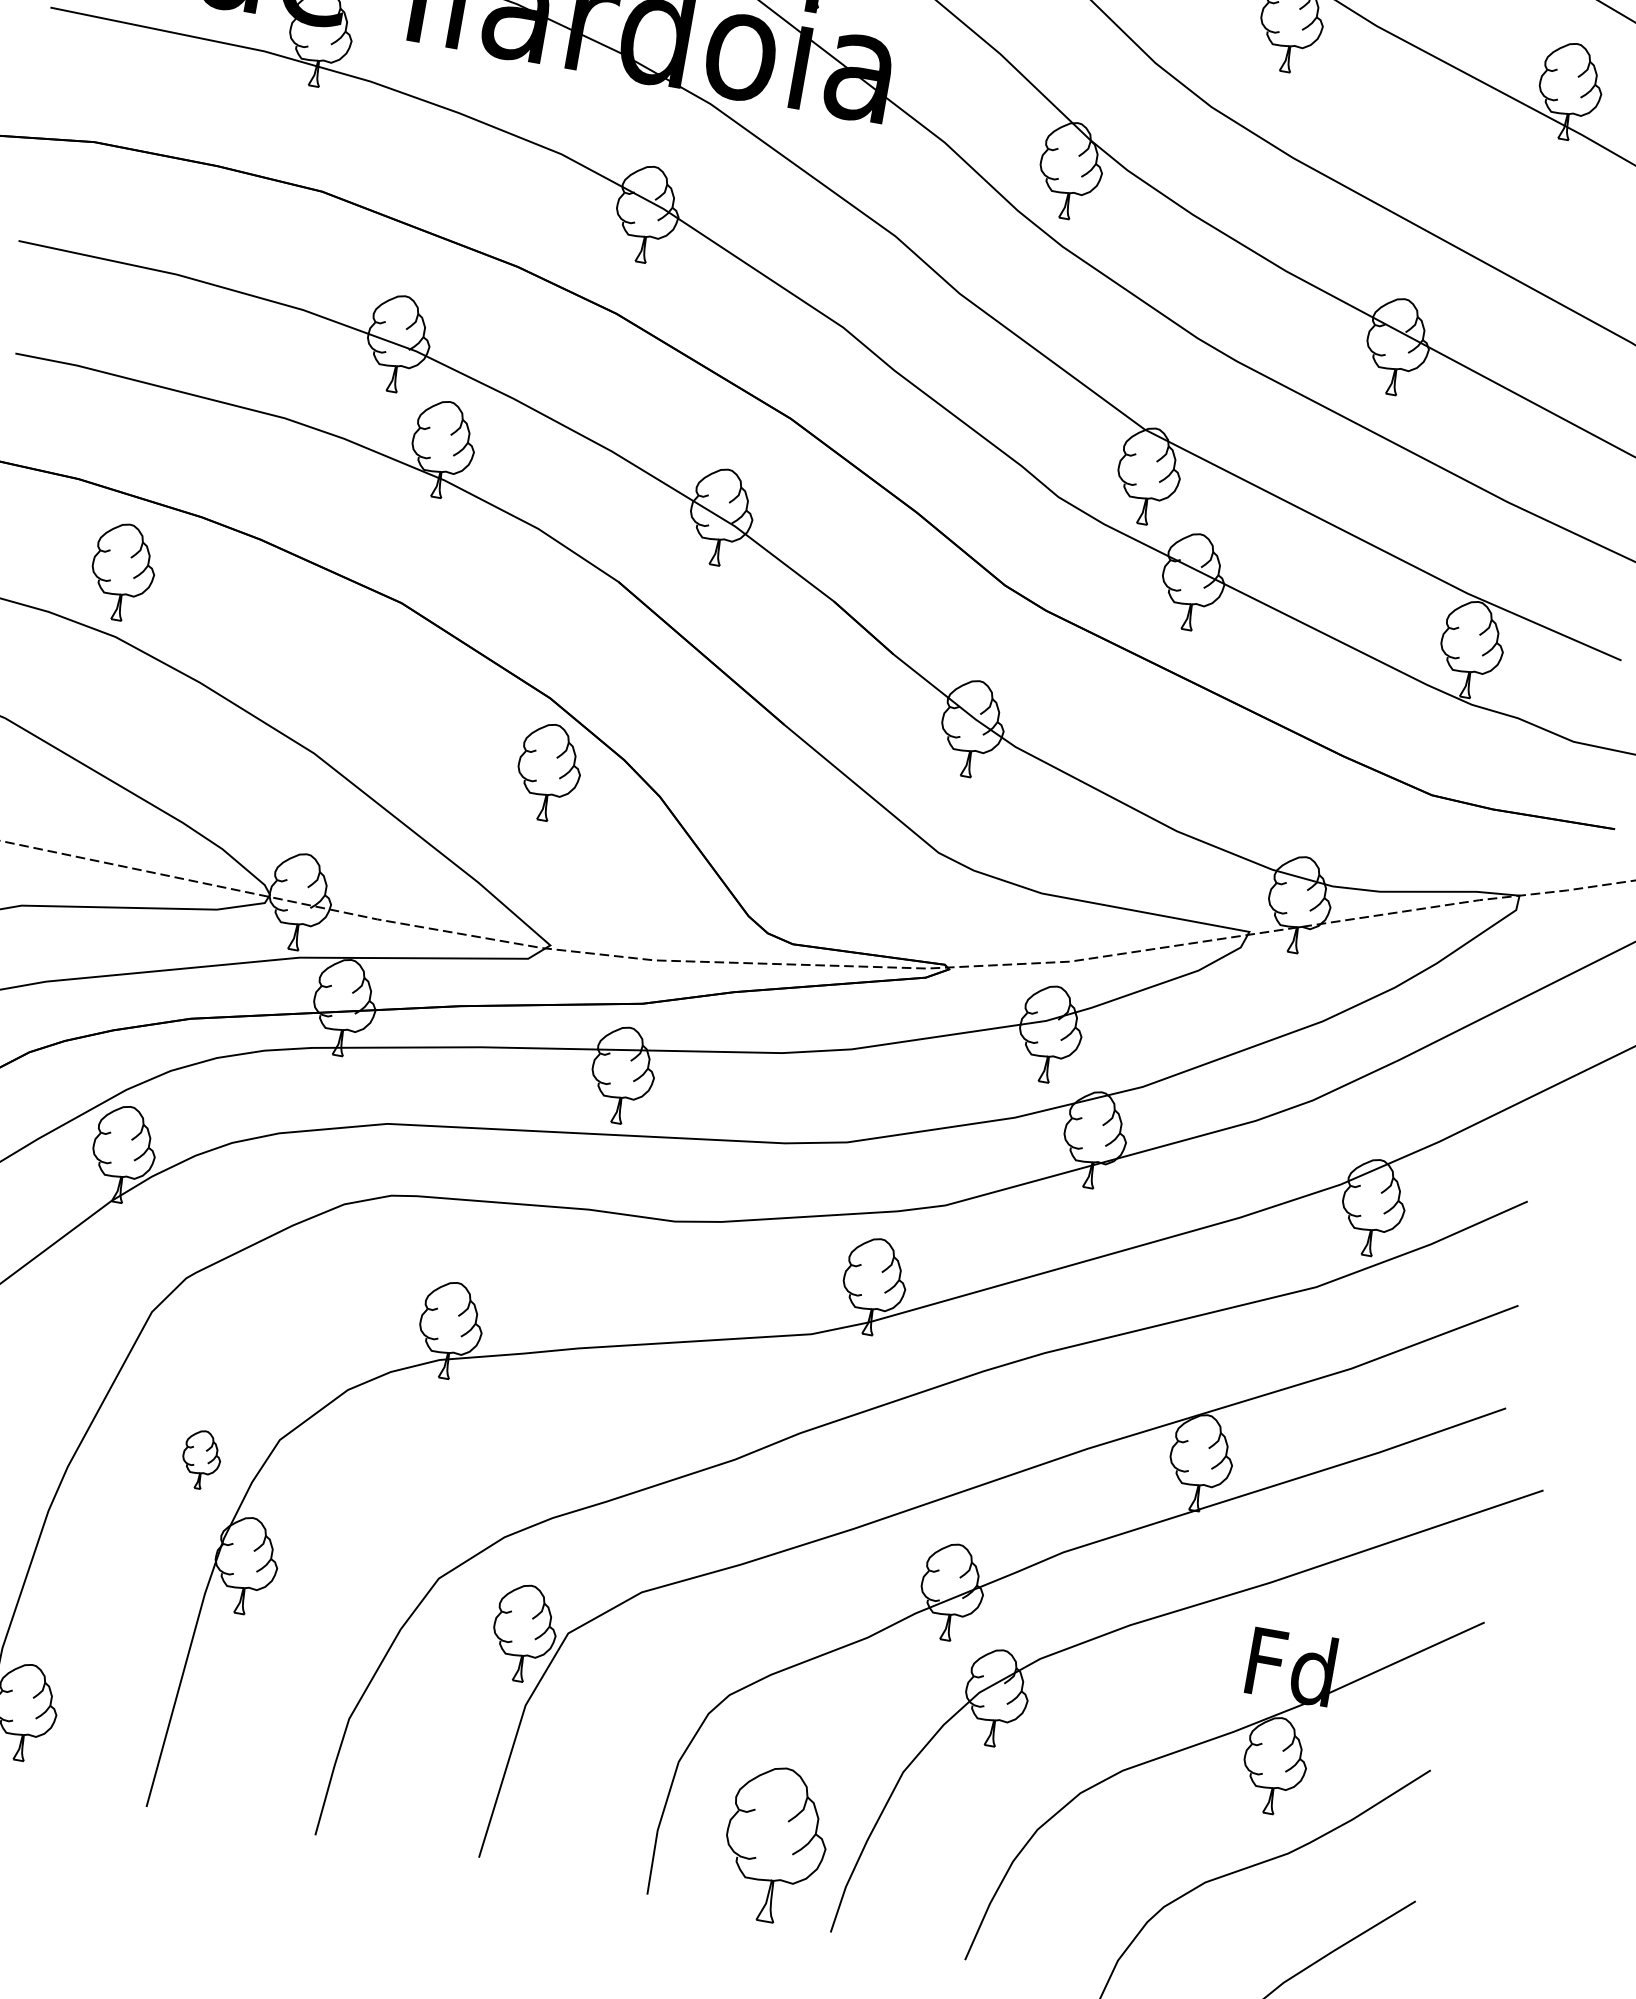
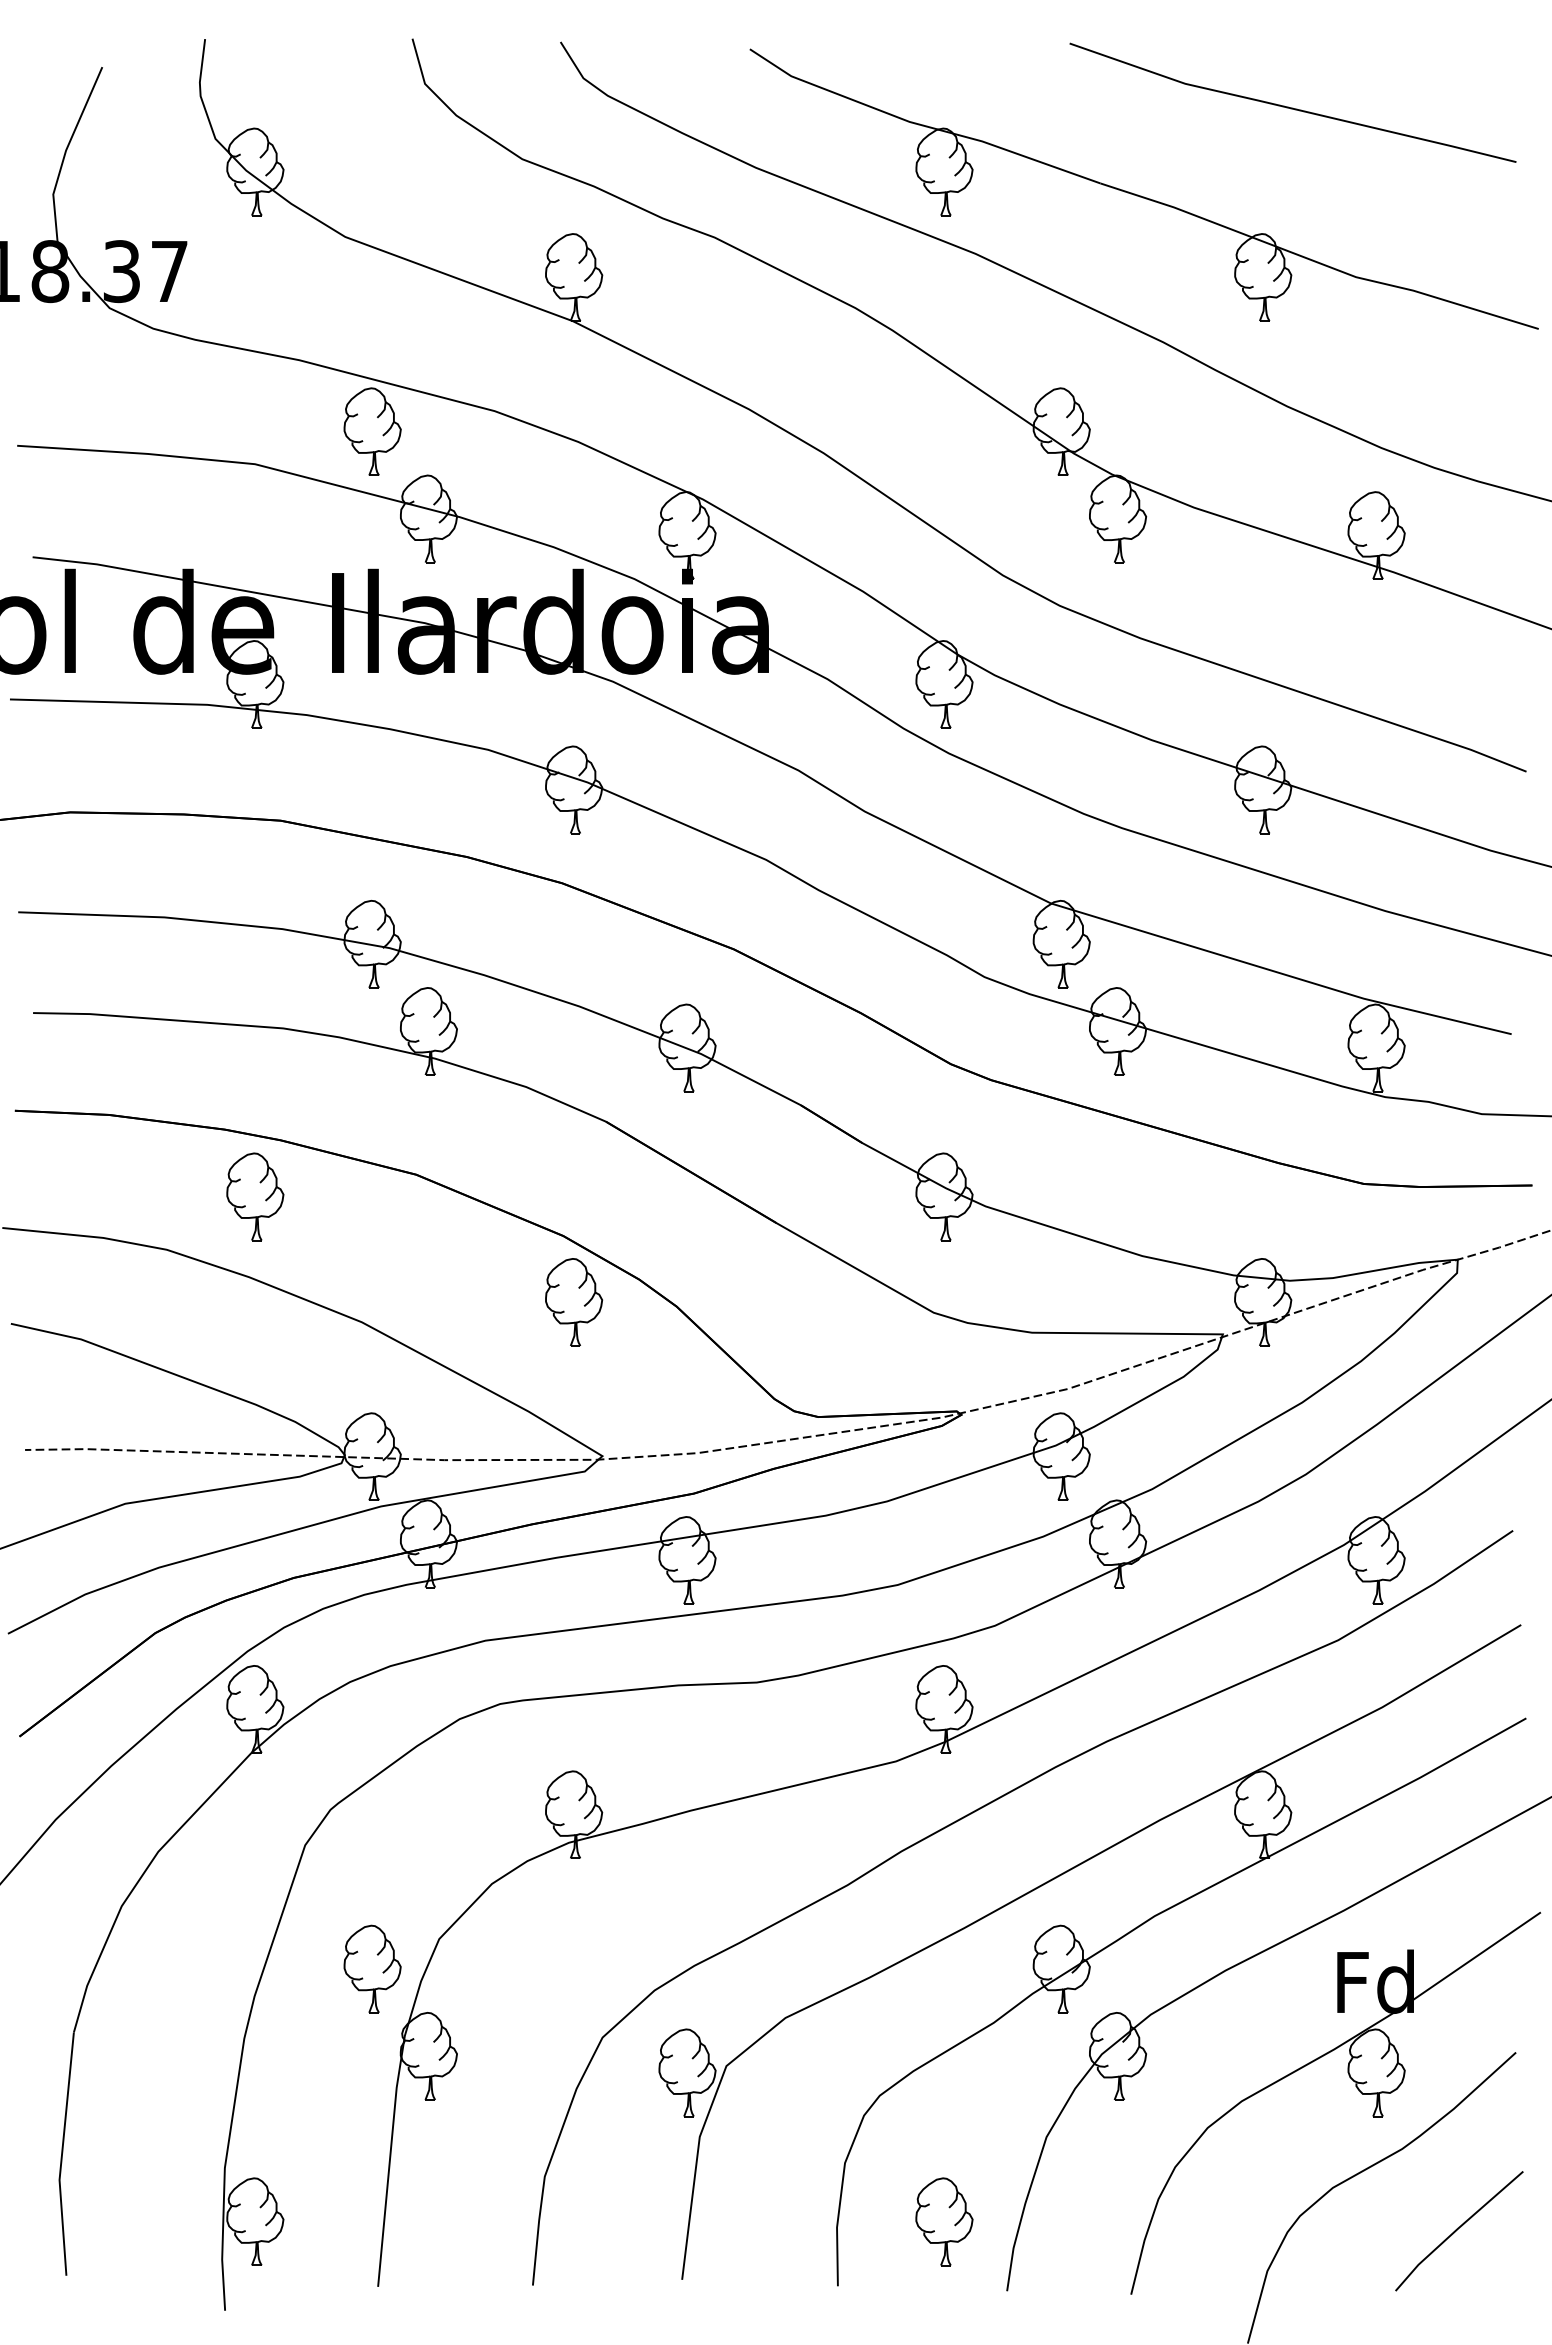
part: (123, 571) -> (255, 1196), moved
part: (201, 1459) -> (372, 1968), size x1.67
part: (775, 1844) -> (944, 2221), size x0.62

